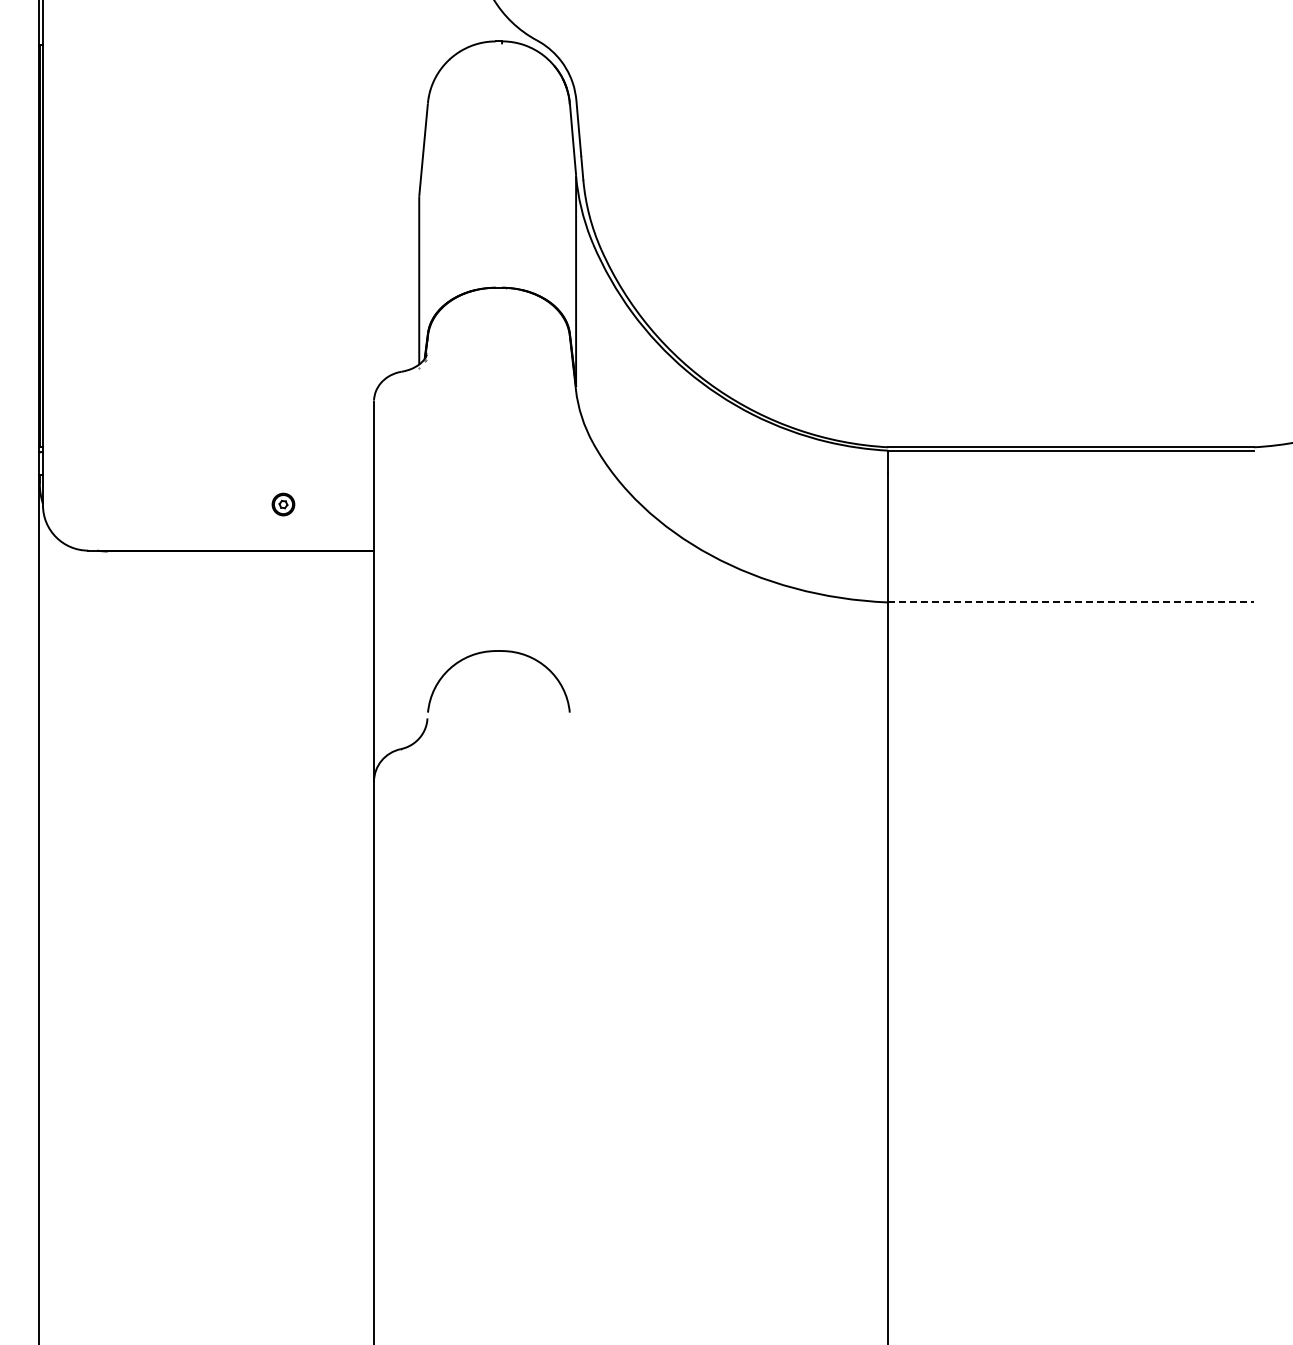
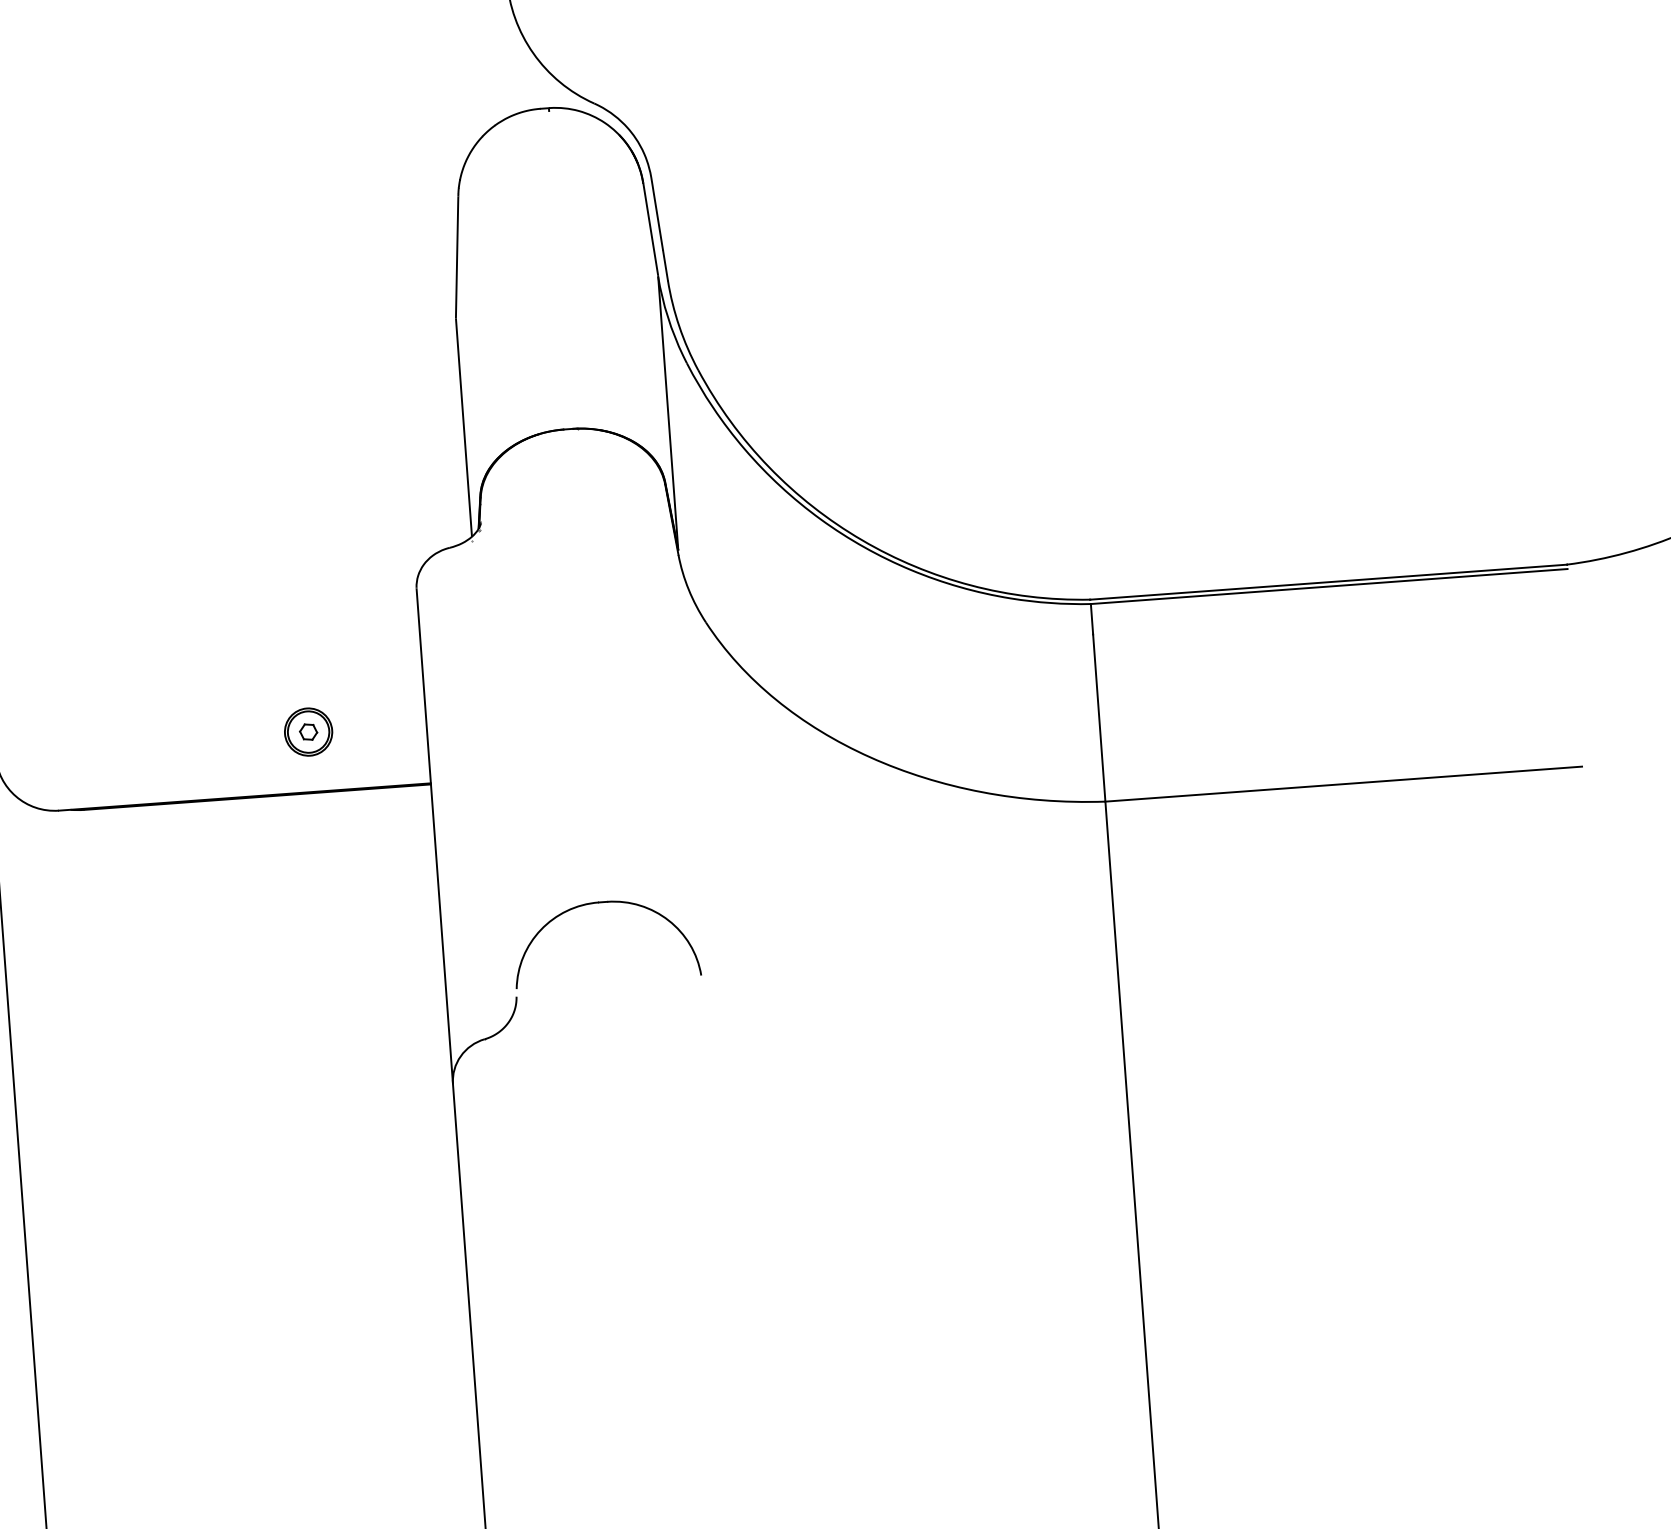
part: (283, 504) -> (308, 731), size x1.67
line: (1071, 602) -> (1343, 784), dashed -> solid

